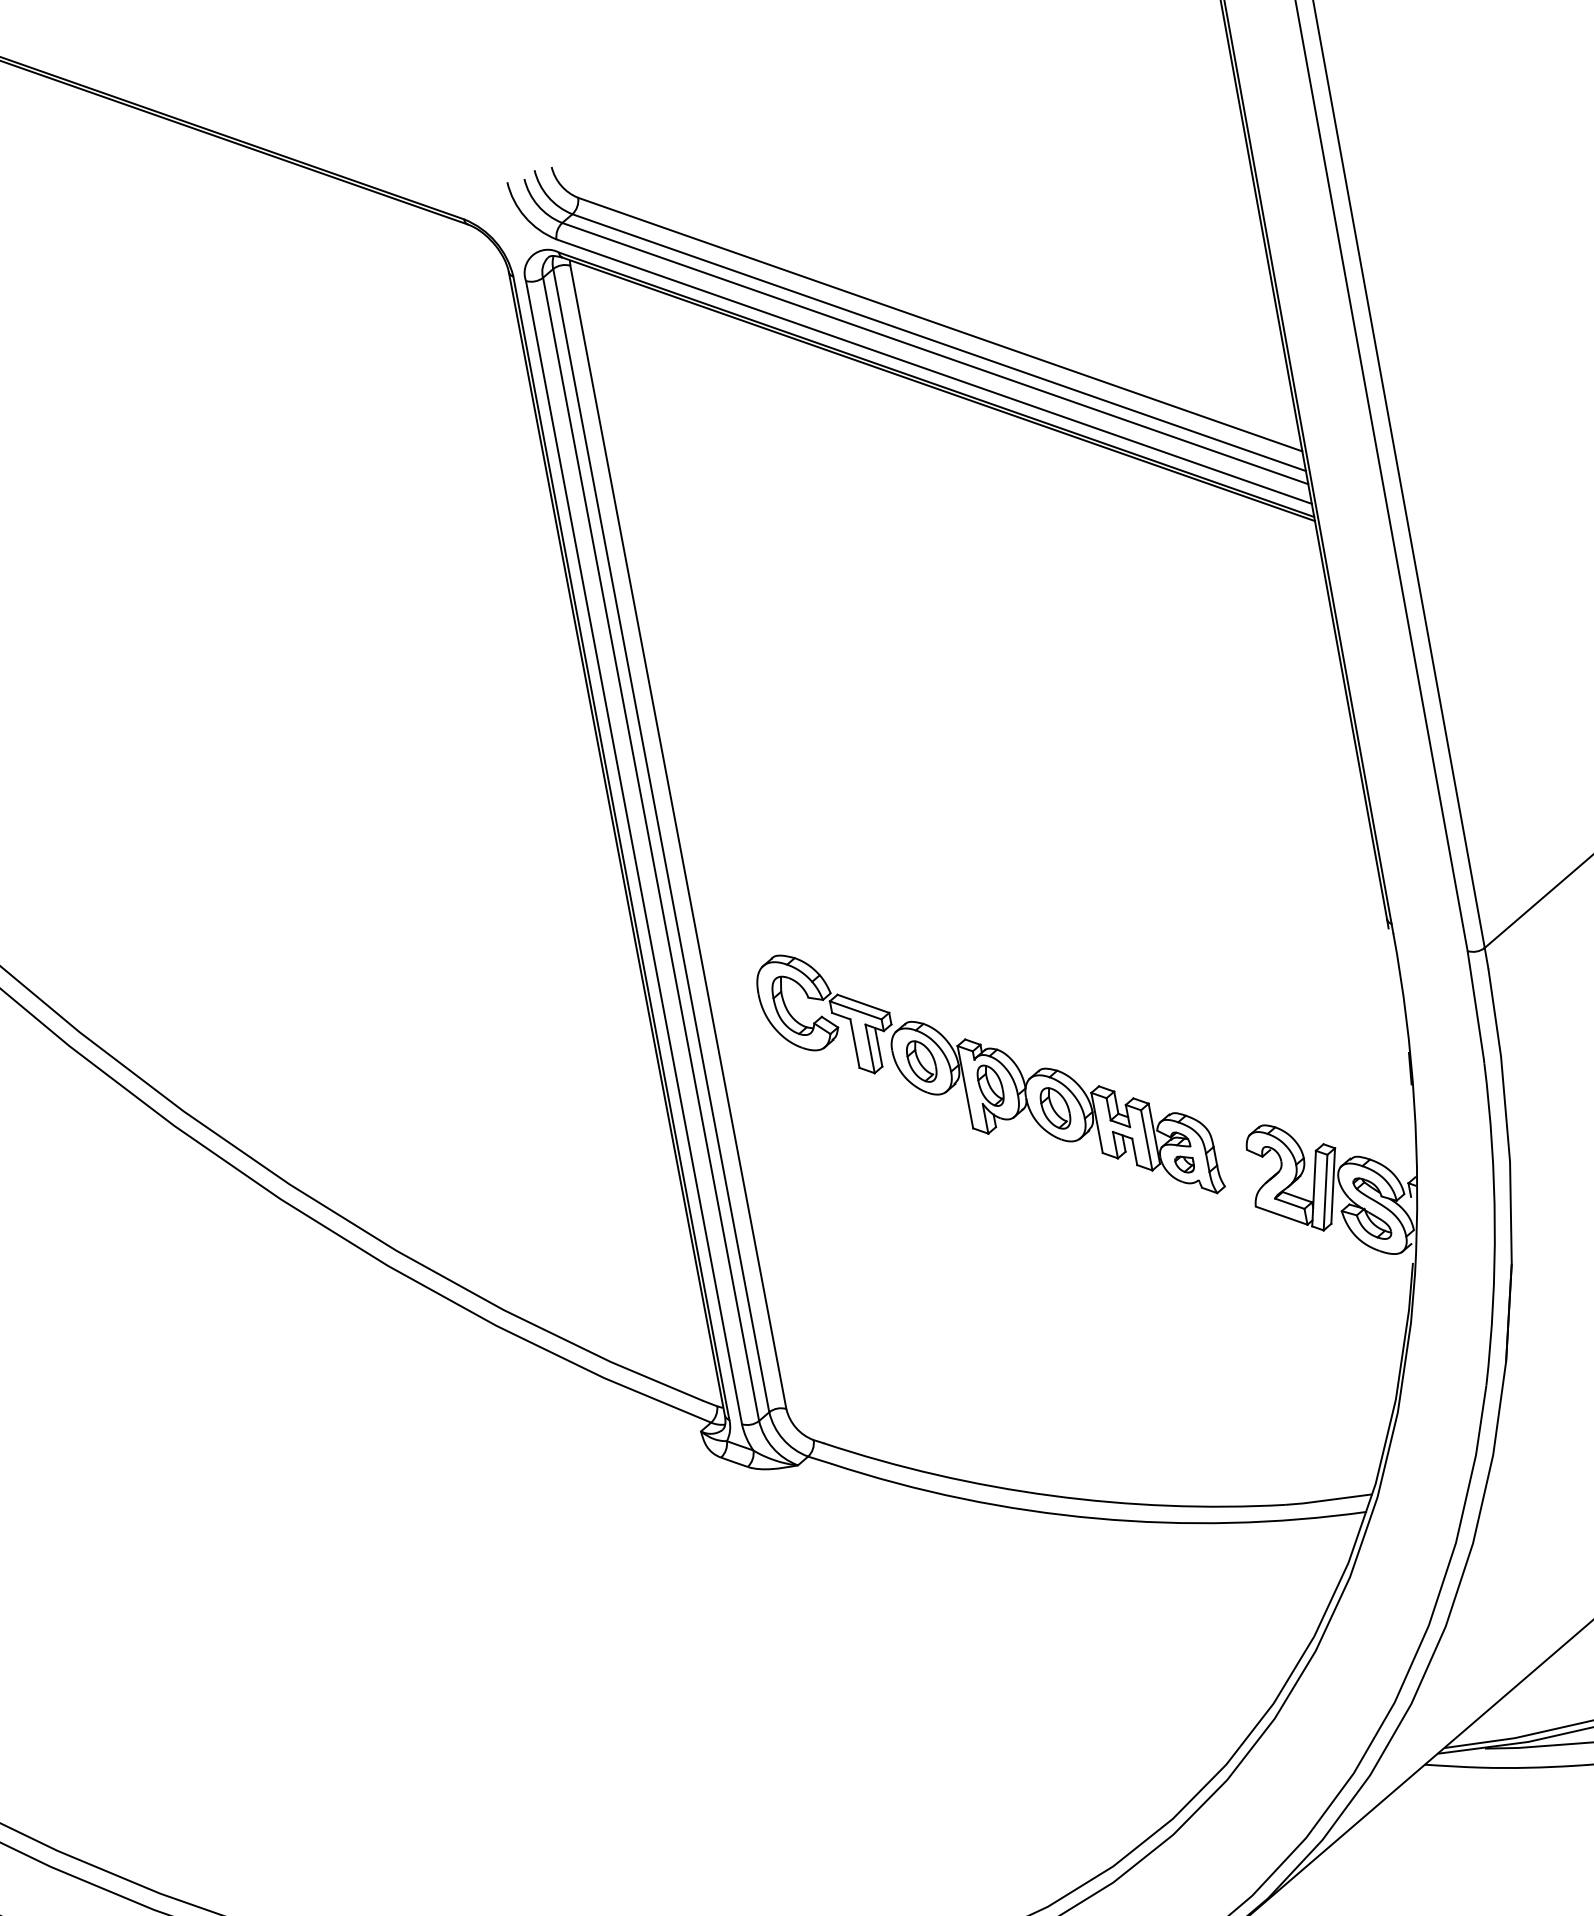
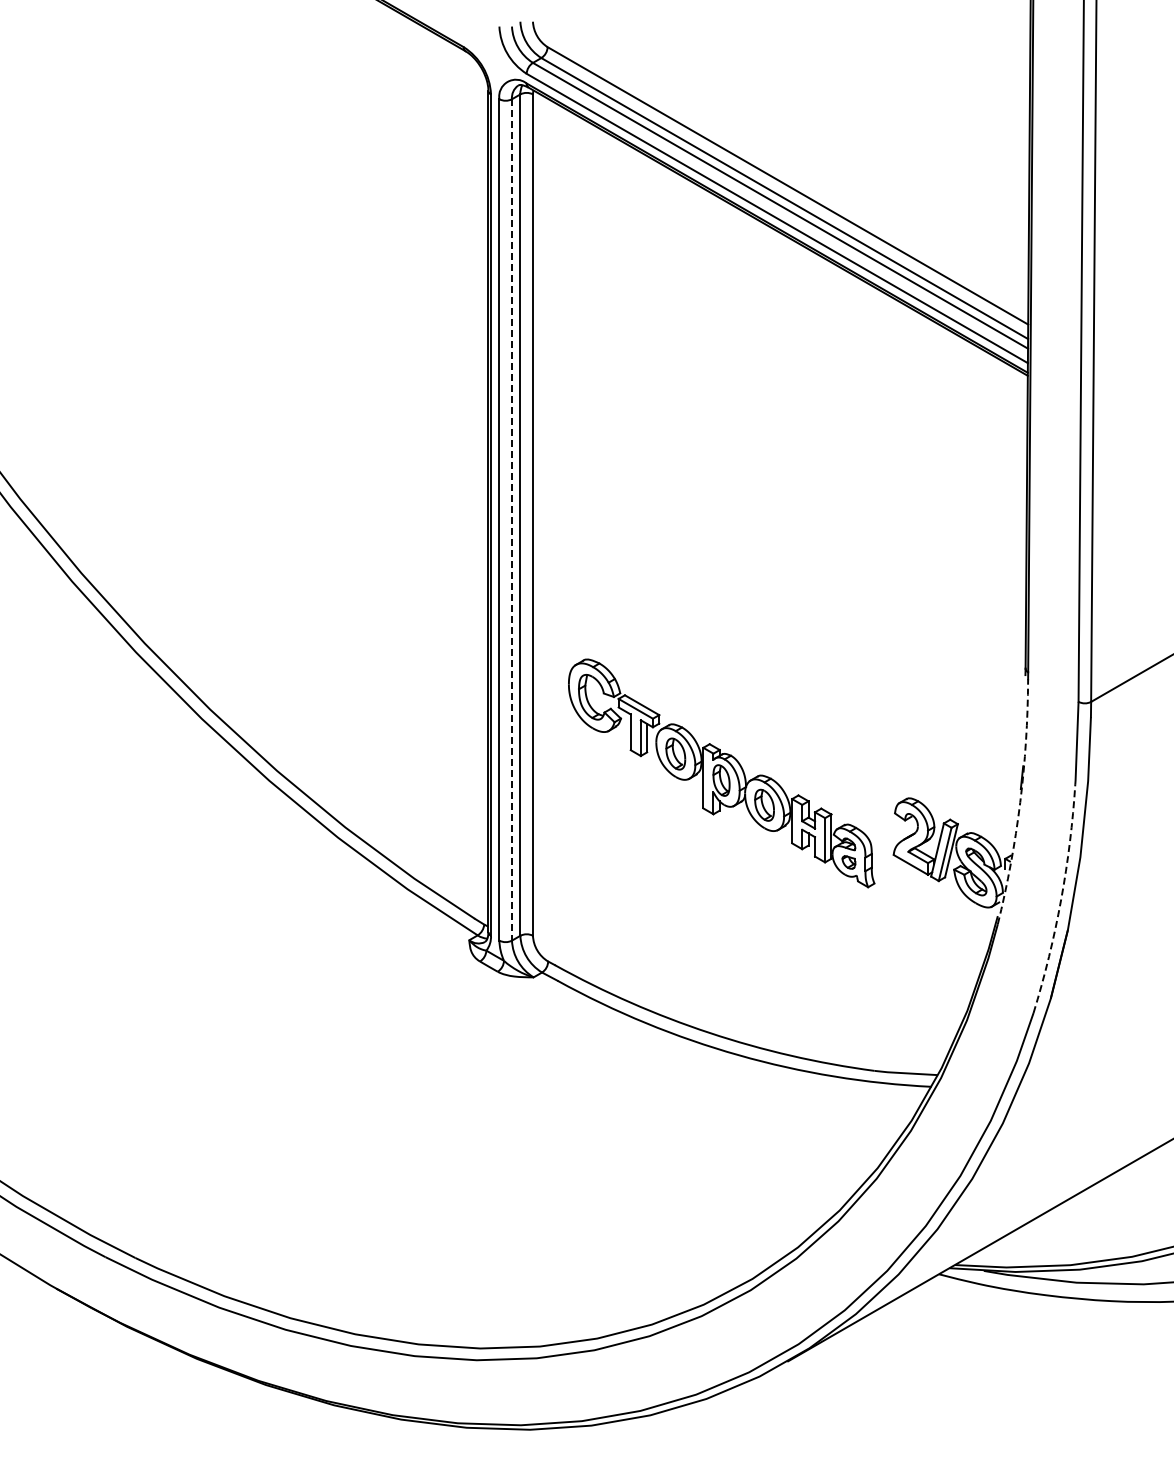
line: (651, 848) -> (512, 519), solid -> dashed
part: (988, 1076) -> (721, 773), moved
arc: (1414, 1102) -> (1020, 802), solid -> dashed
arc: (1495, 1224) -> (1061, 899), solid -> dashed

